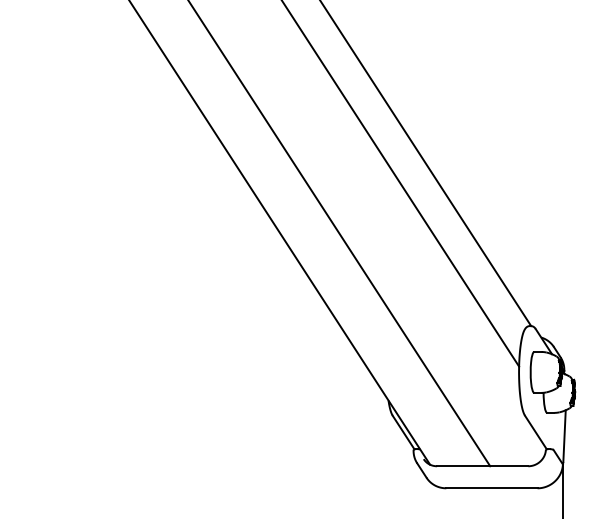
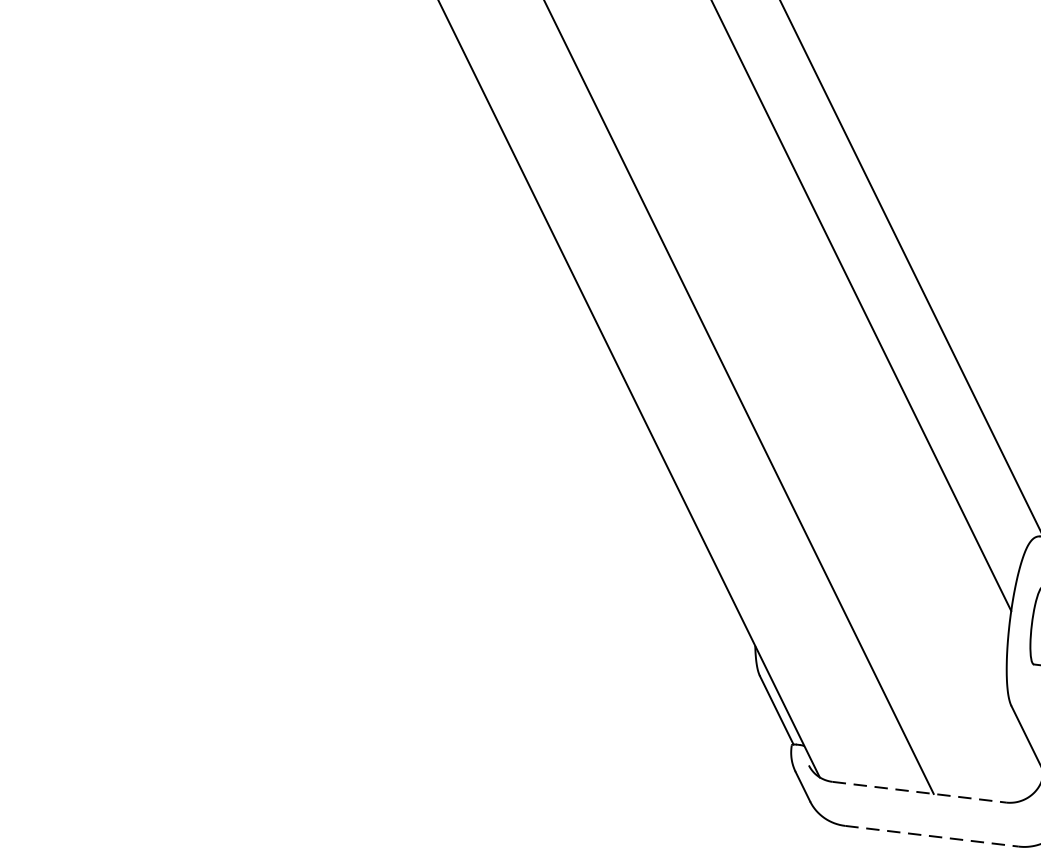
line: (482, 466) -> (918, 792), solid -> dashed
line: (491, 488) -> (931, 836), solid -> dashed

